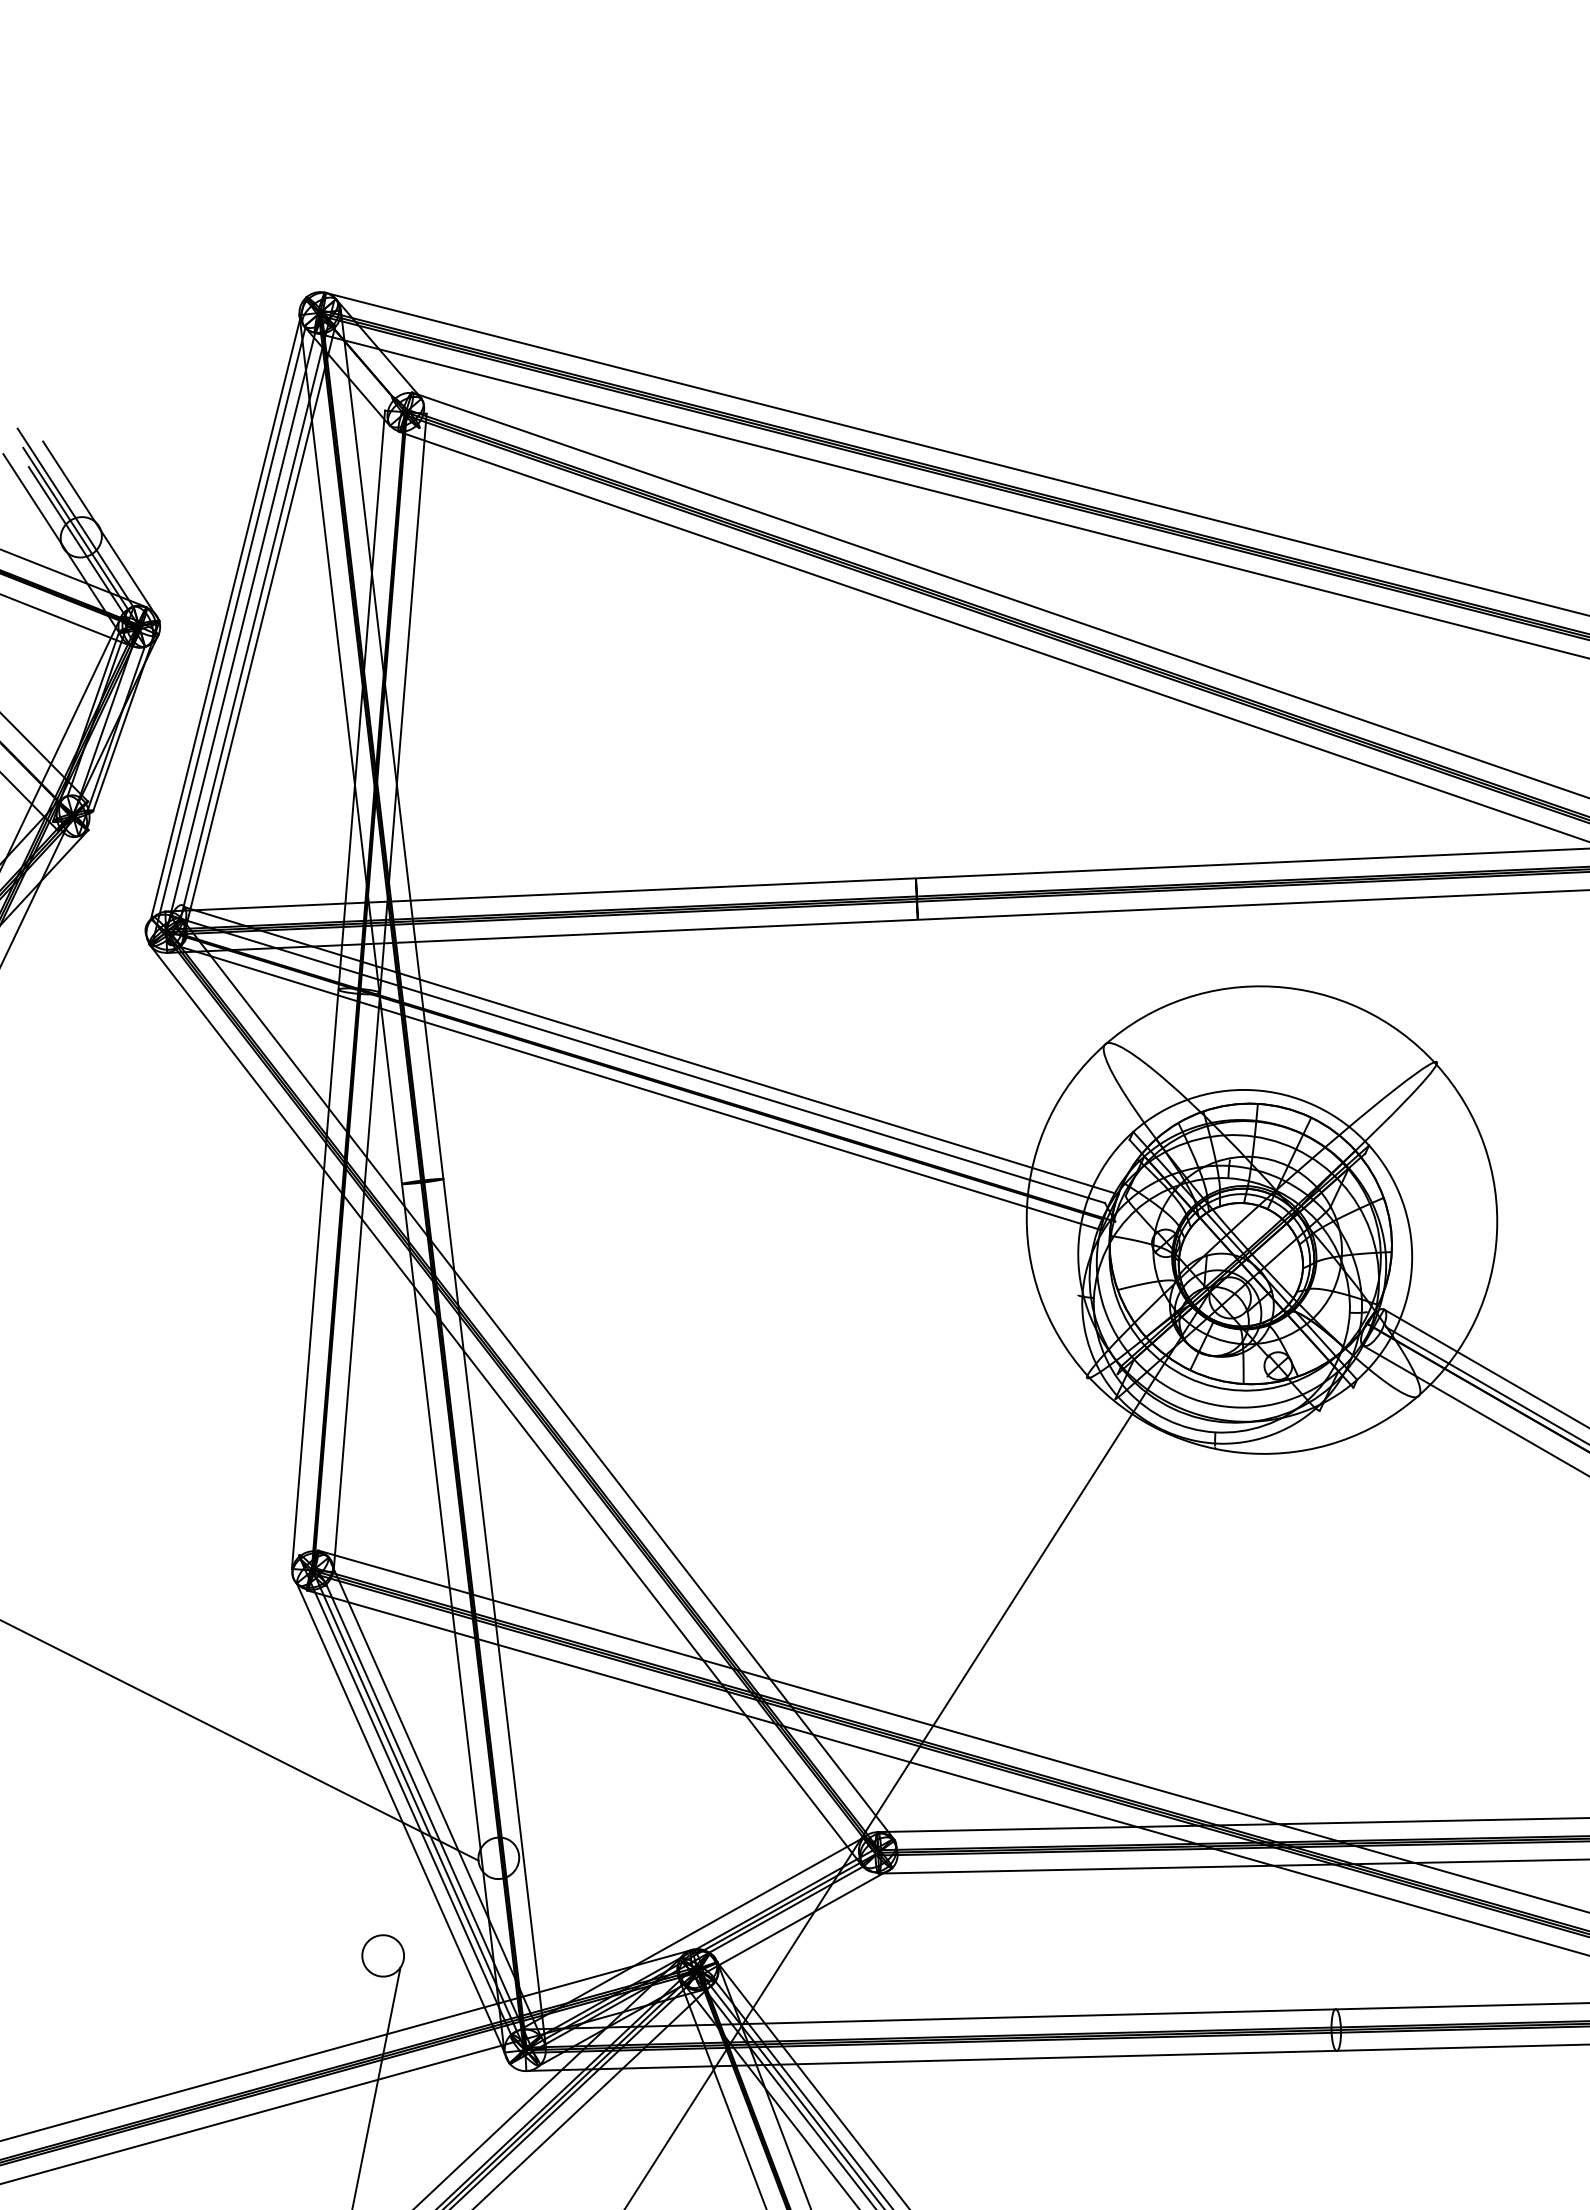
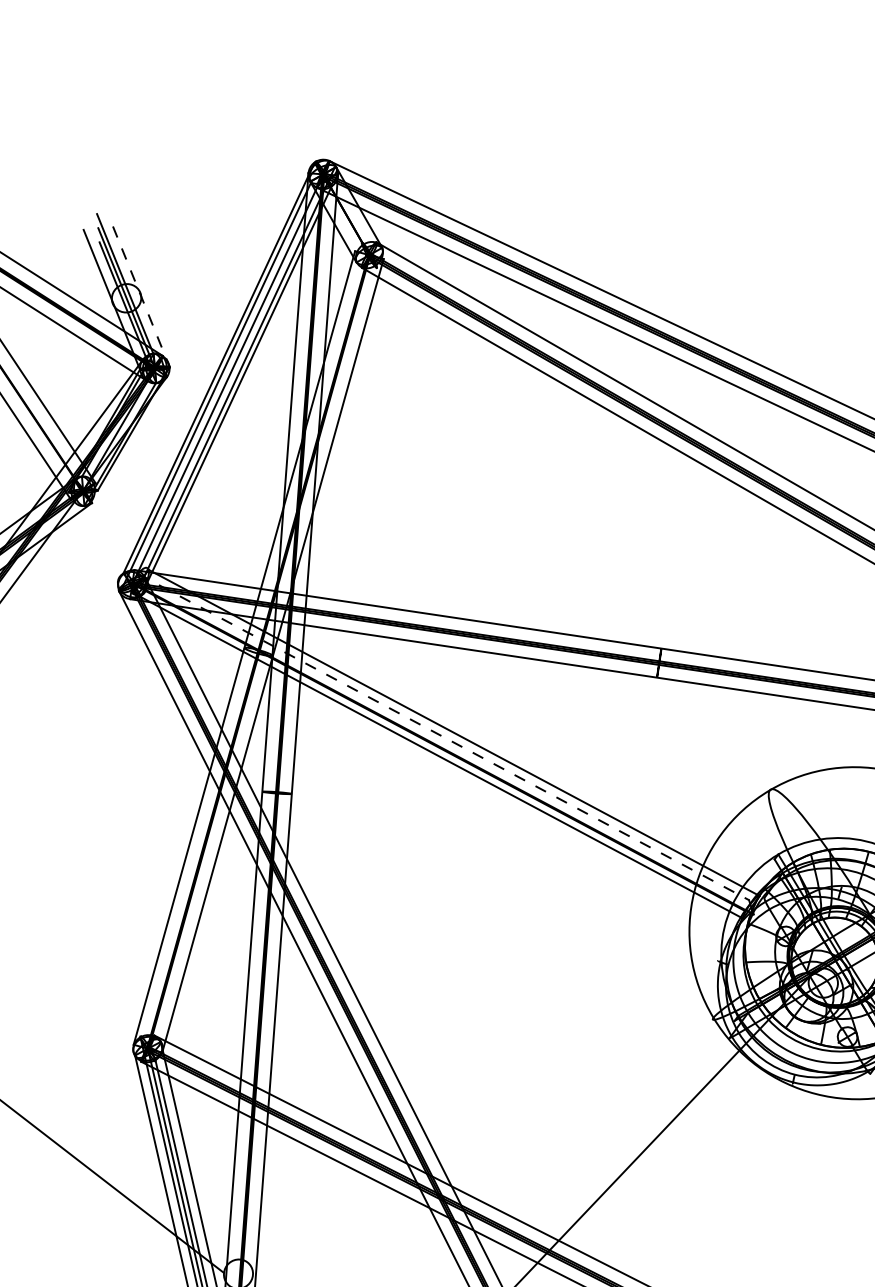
line: (101, 531) -> (141, 296), solid -> dashed
line: (638, 1059) -> (443, 737), solid -> dashed

